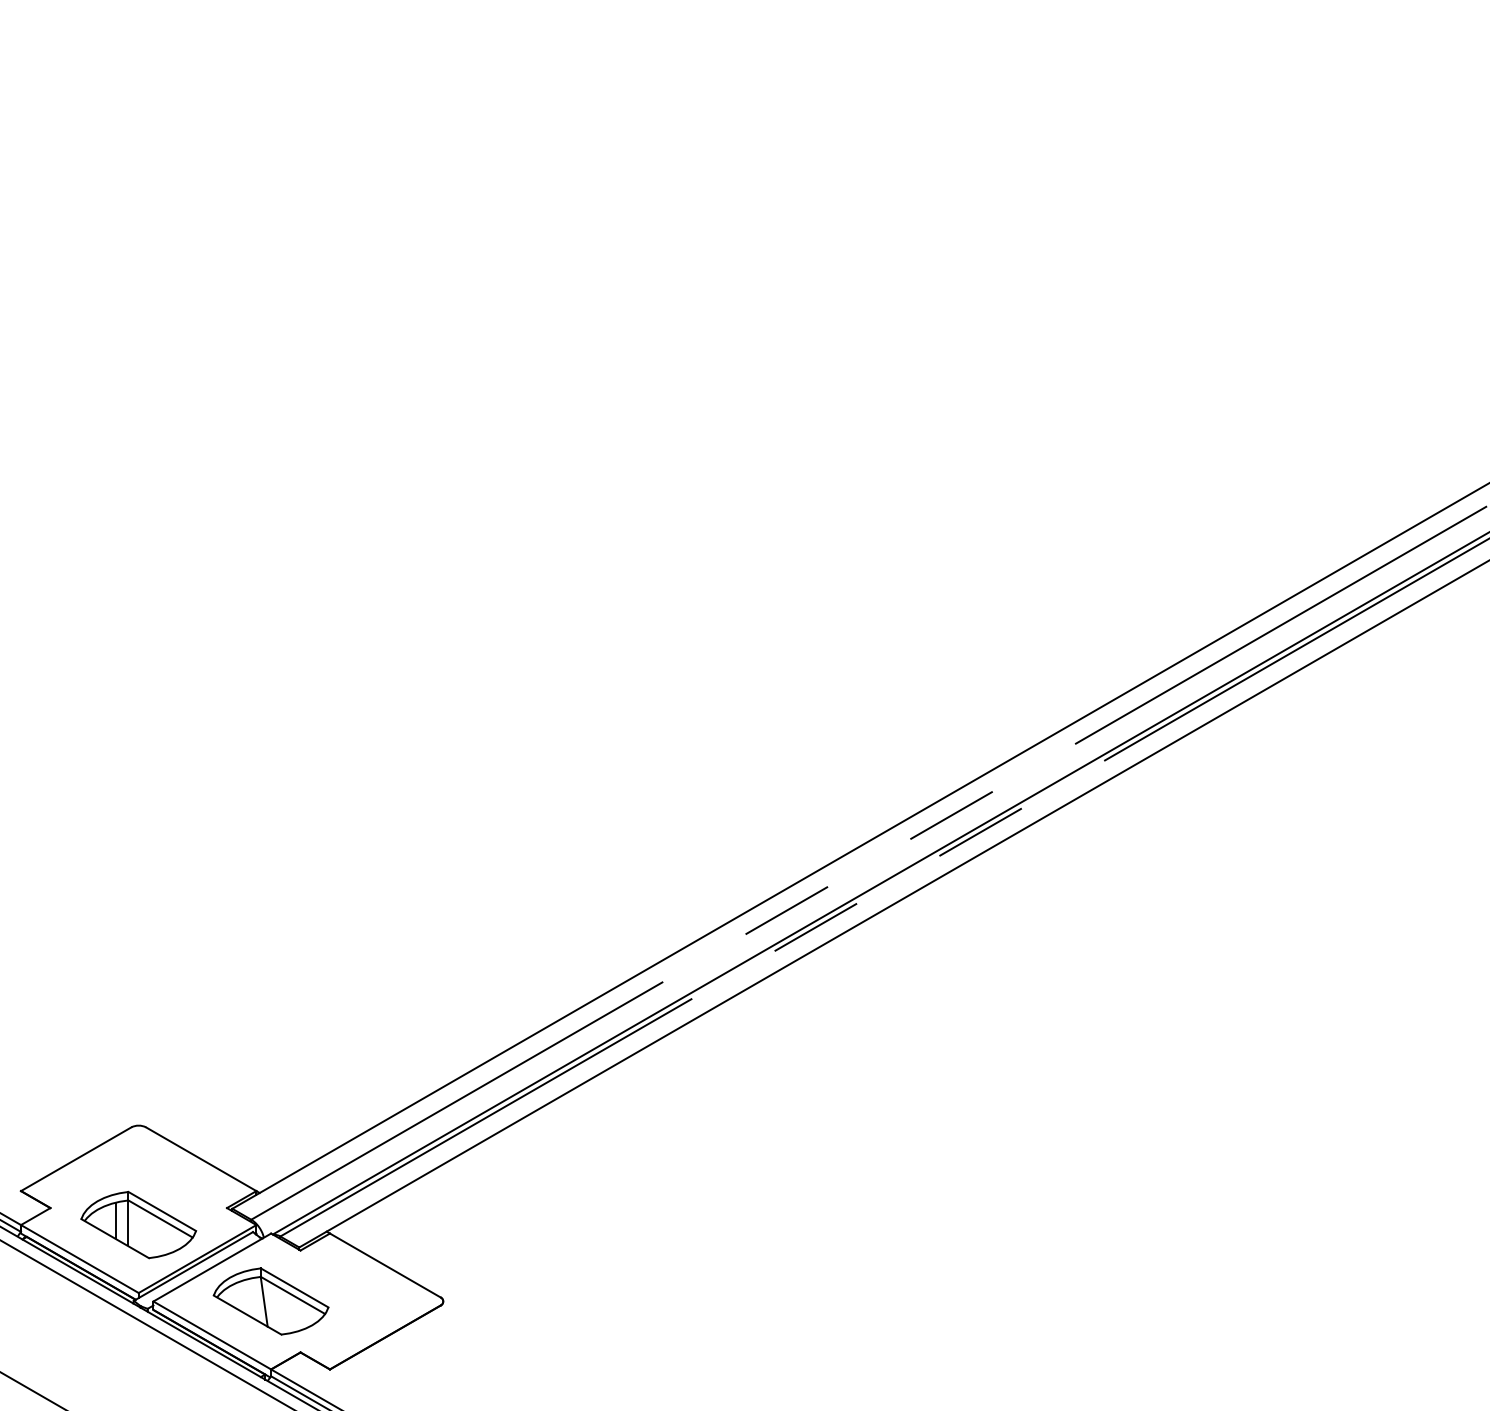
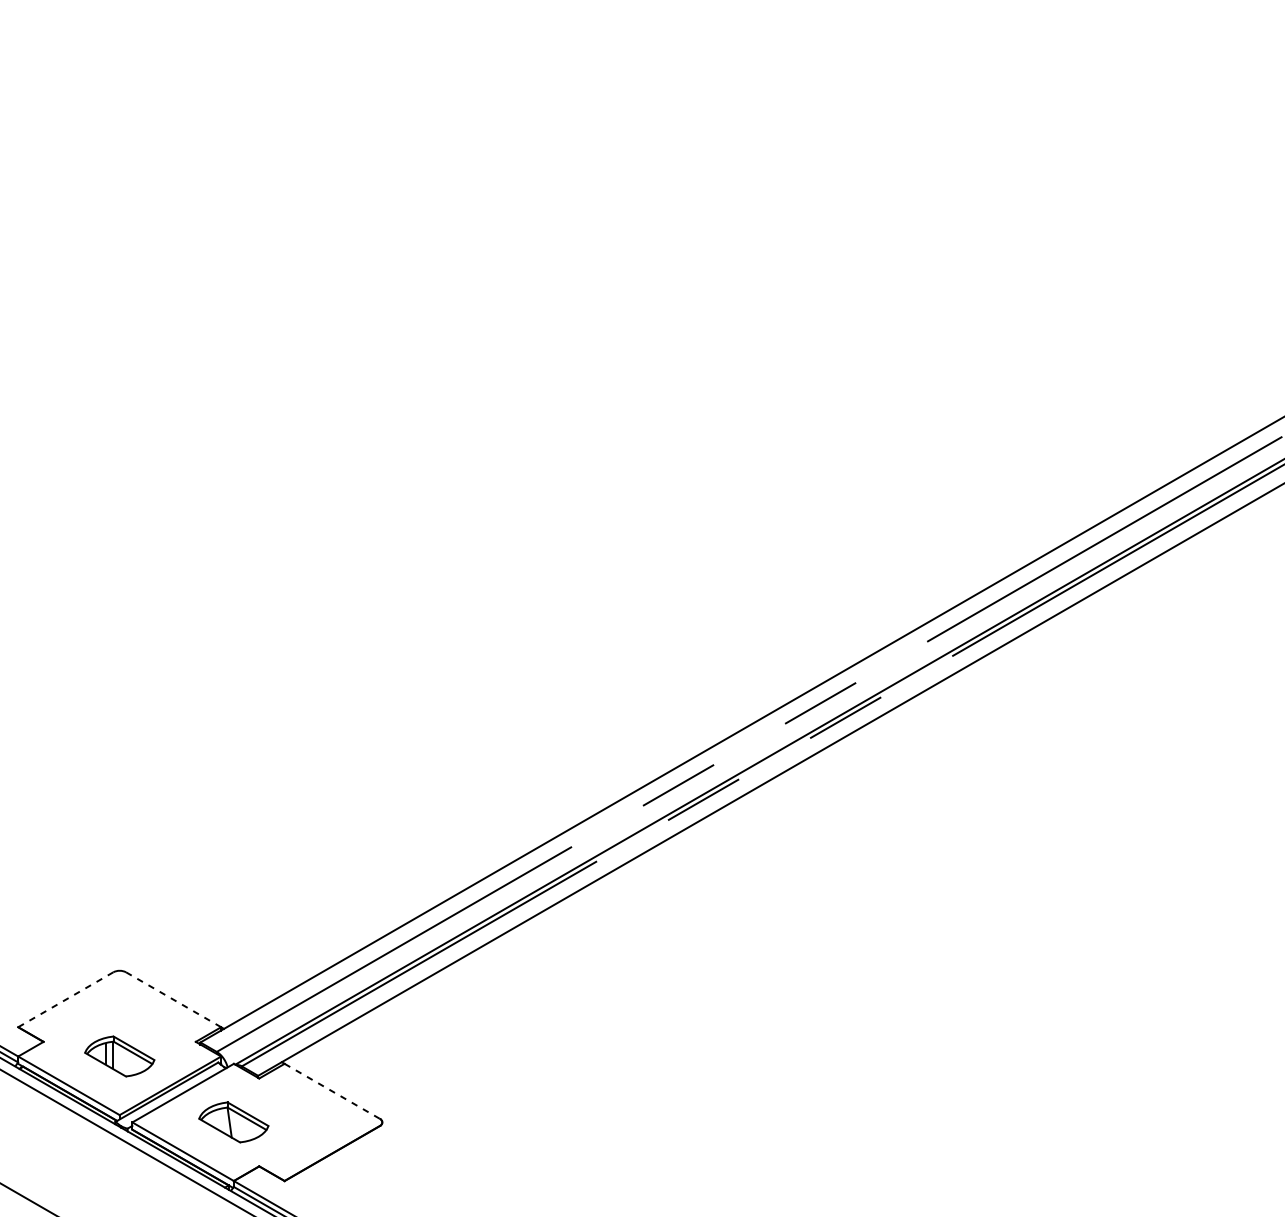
line: (76, 1159) -> (66, 999), solid -> dashed
line: (201, 1159) -> (173, 999), solid -> dashed
part: (138, 1224) -> (119, 1056), size x0.7
line: (385, 1265) -> (332, 1091), solid -> dashed
part: (270, 1301) -> (233, 1122), size x0.7

